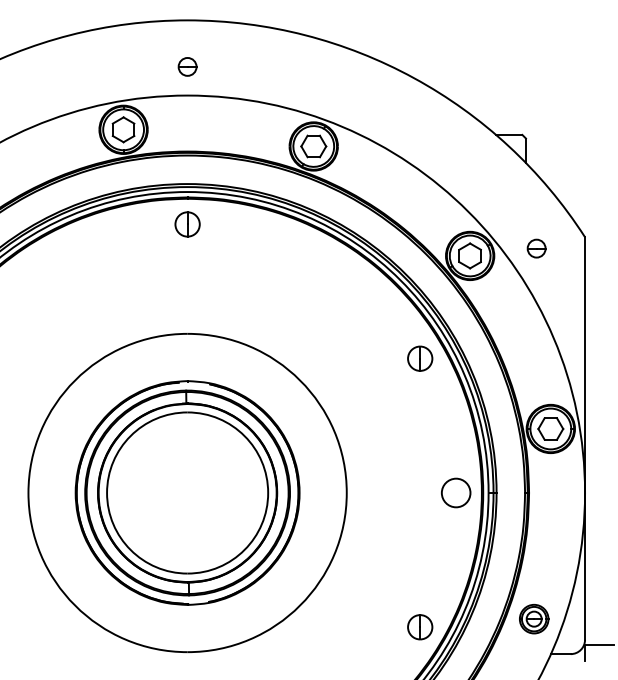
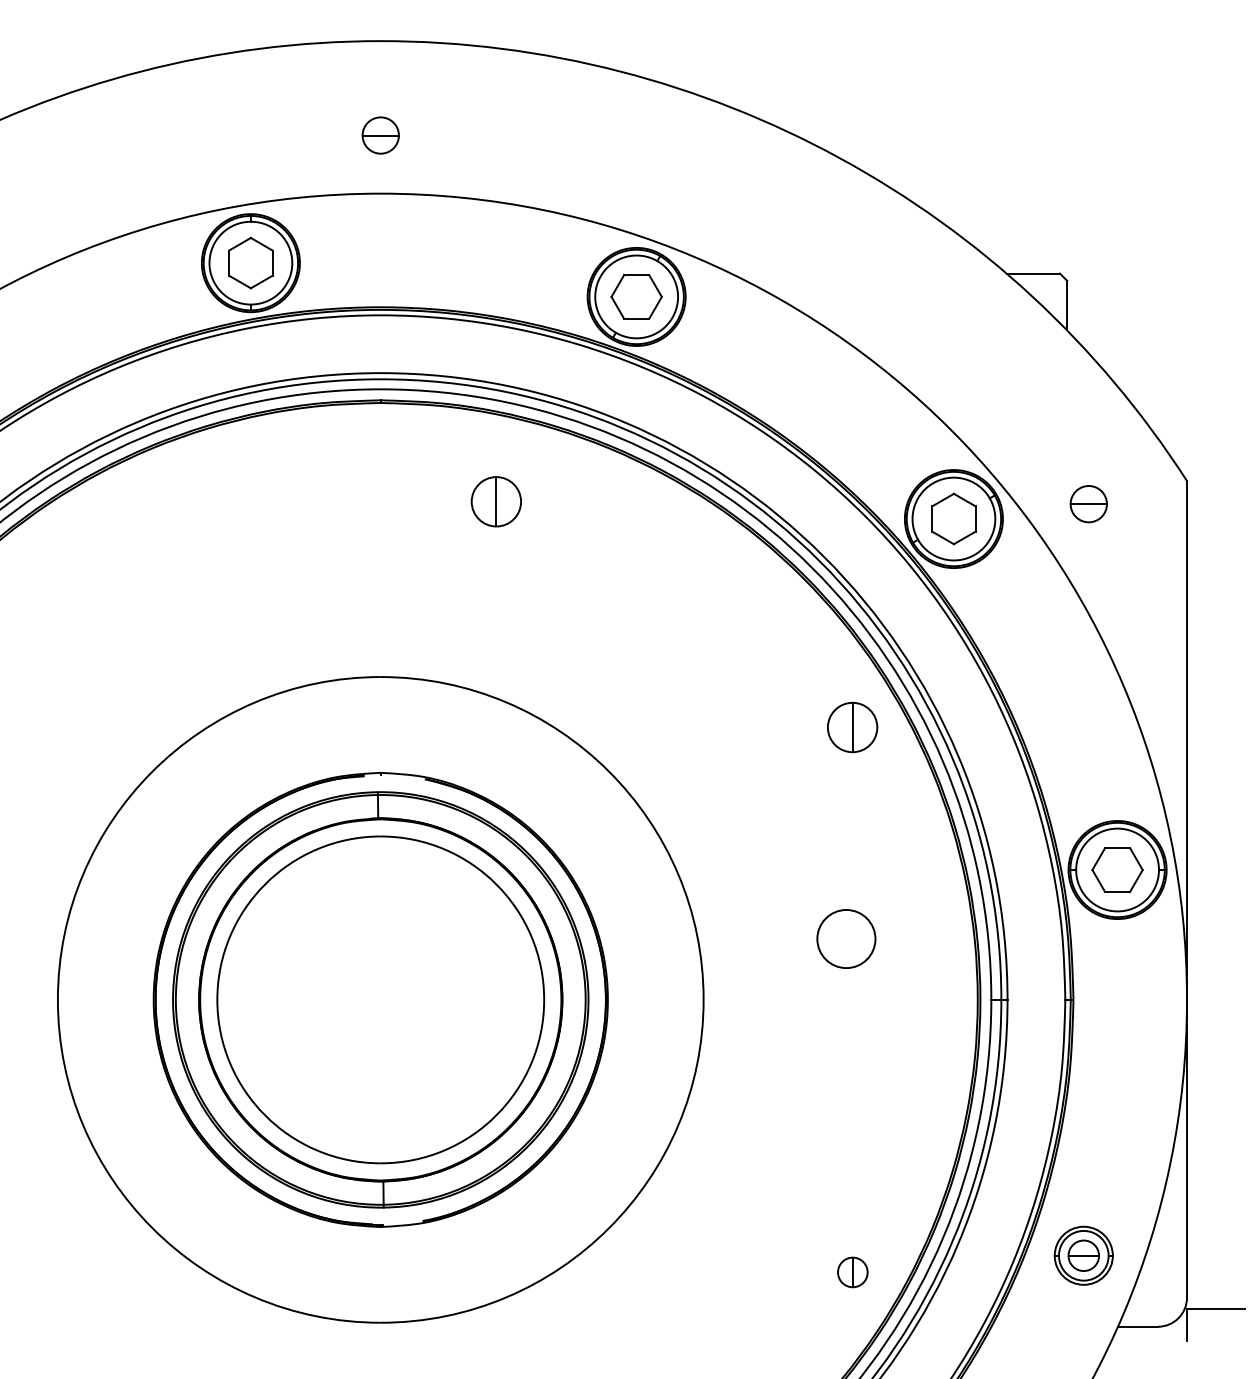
part: (187, 224) -> (496, 501), moved
circle: (456, 492) -> (847, 938), moved
part: (420, 627) -> (853, 1272), size x0.6

